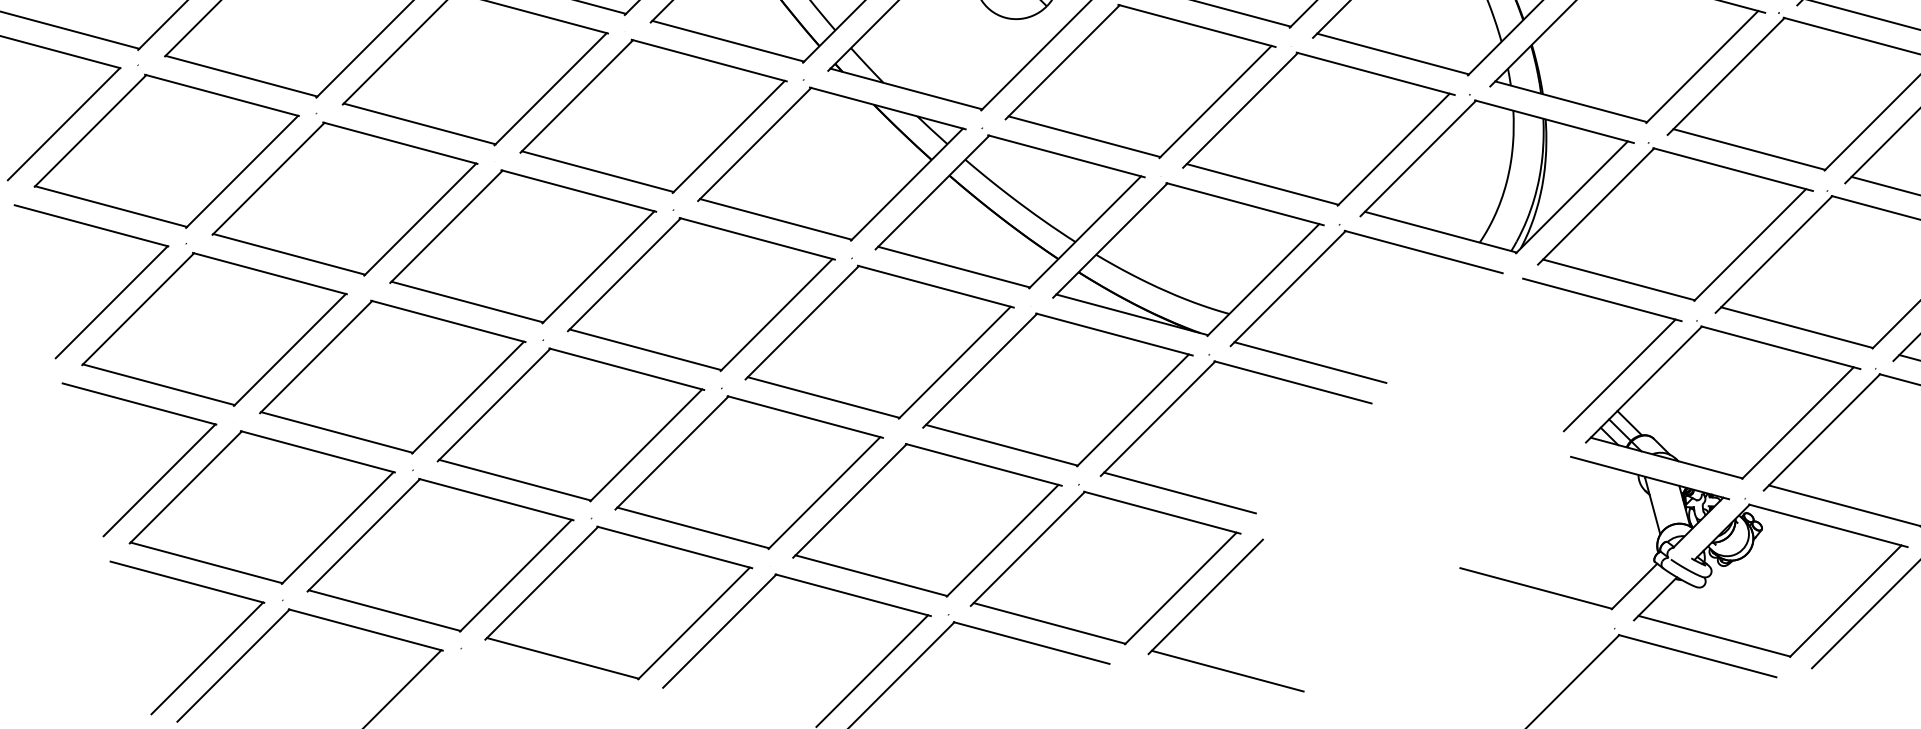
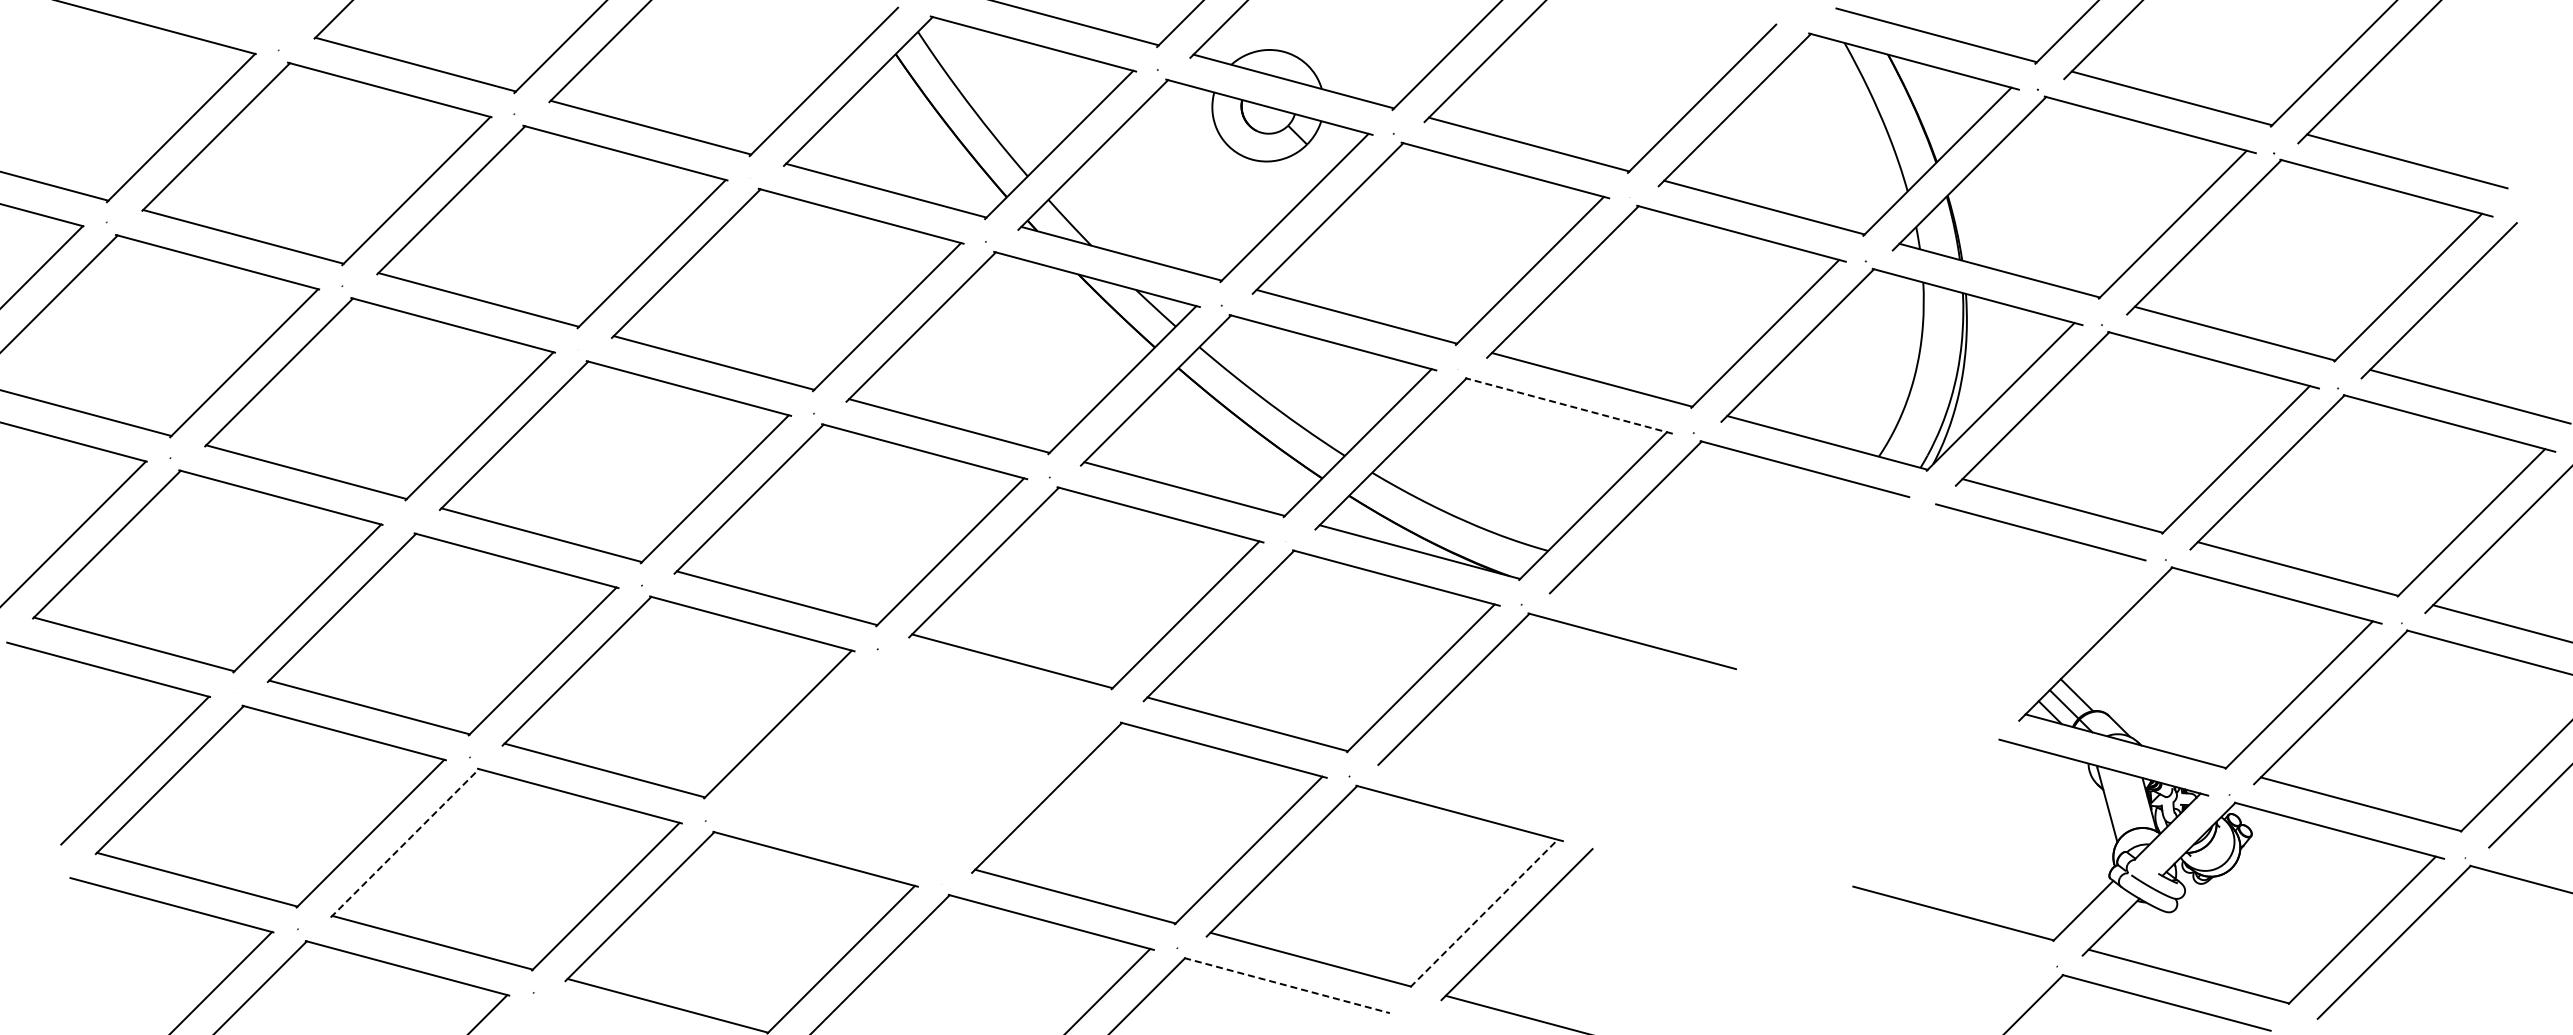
line: (1244, 203) -> (1568, 405), solid -> dashed
line: (1309, 362) -> (1654, 615), removed
line: (1619, 374) -> (2063, 631), removed
part: (748, 472) -> (913, 760), removed
line: (1179, 493) -> (1482, 787), removed
line: (363, 535) -> (404, 843), solid -> dashed
line: (1181, 588) -> (1484, 913), solid -> dashed
line: (1032, 642) -> (1287, 985), solid -> dashed

